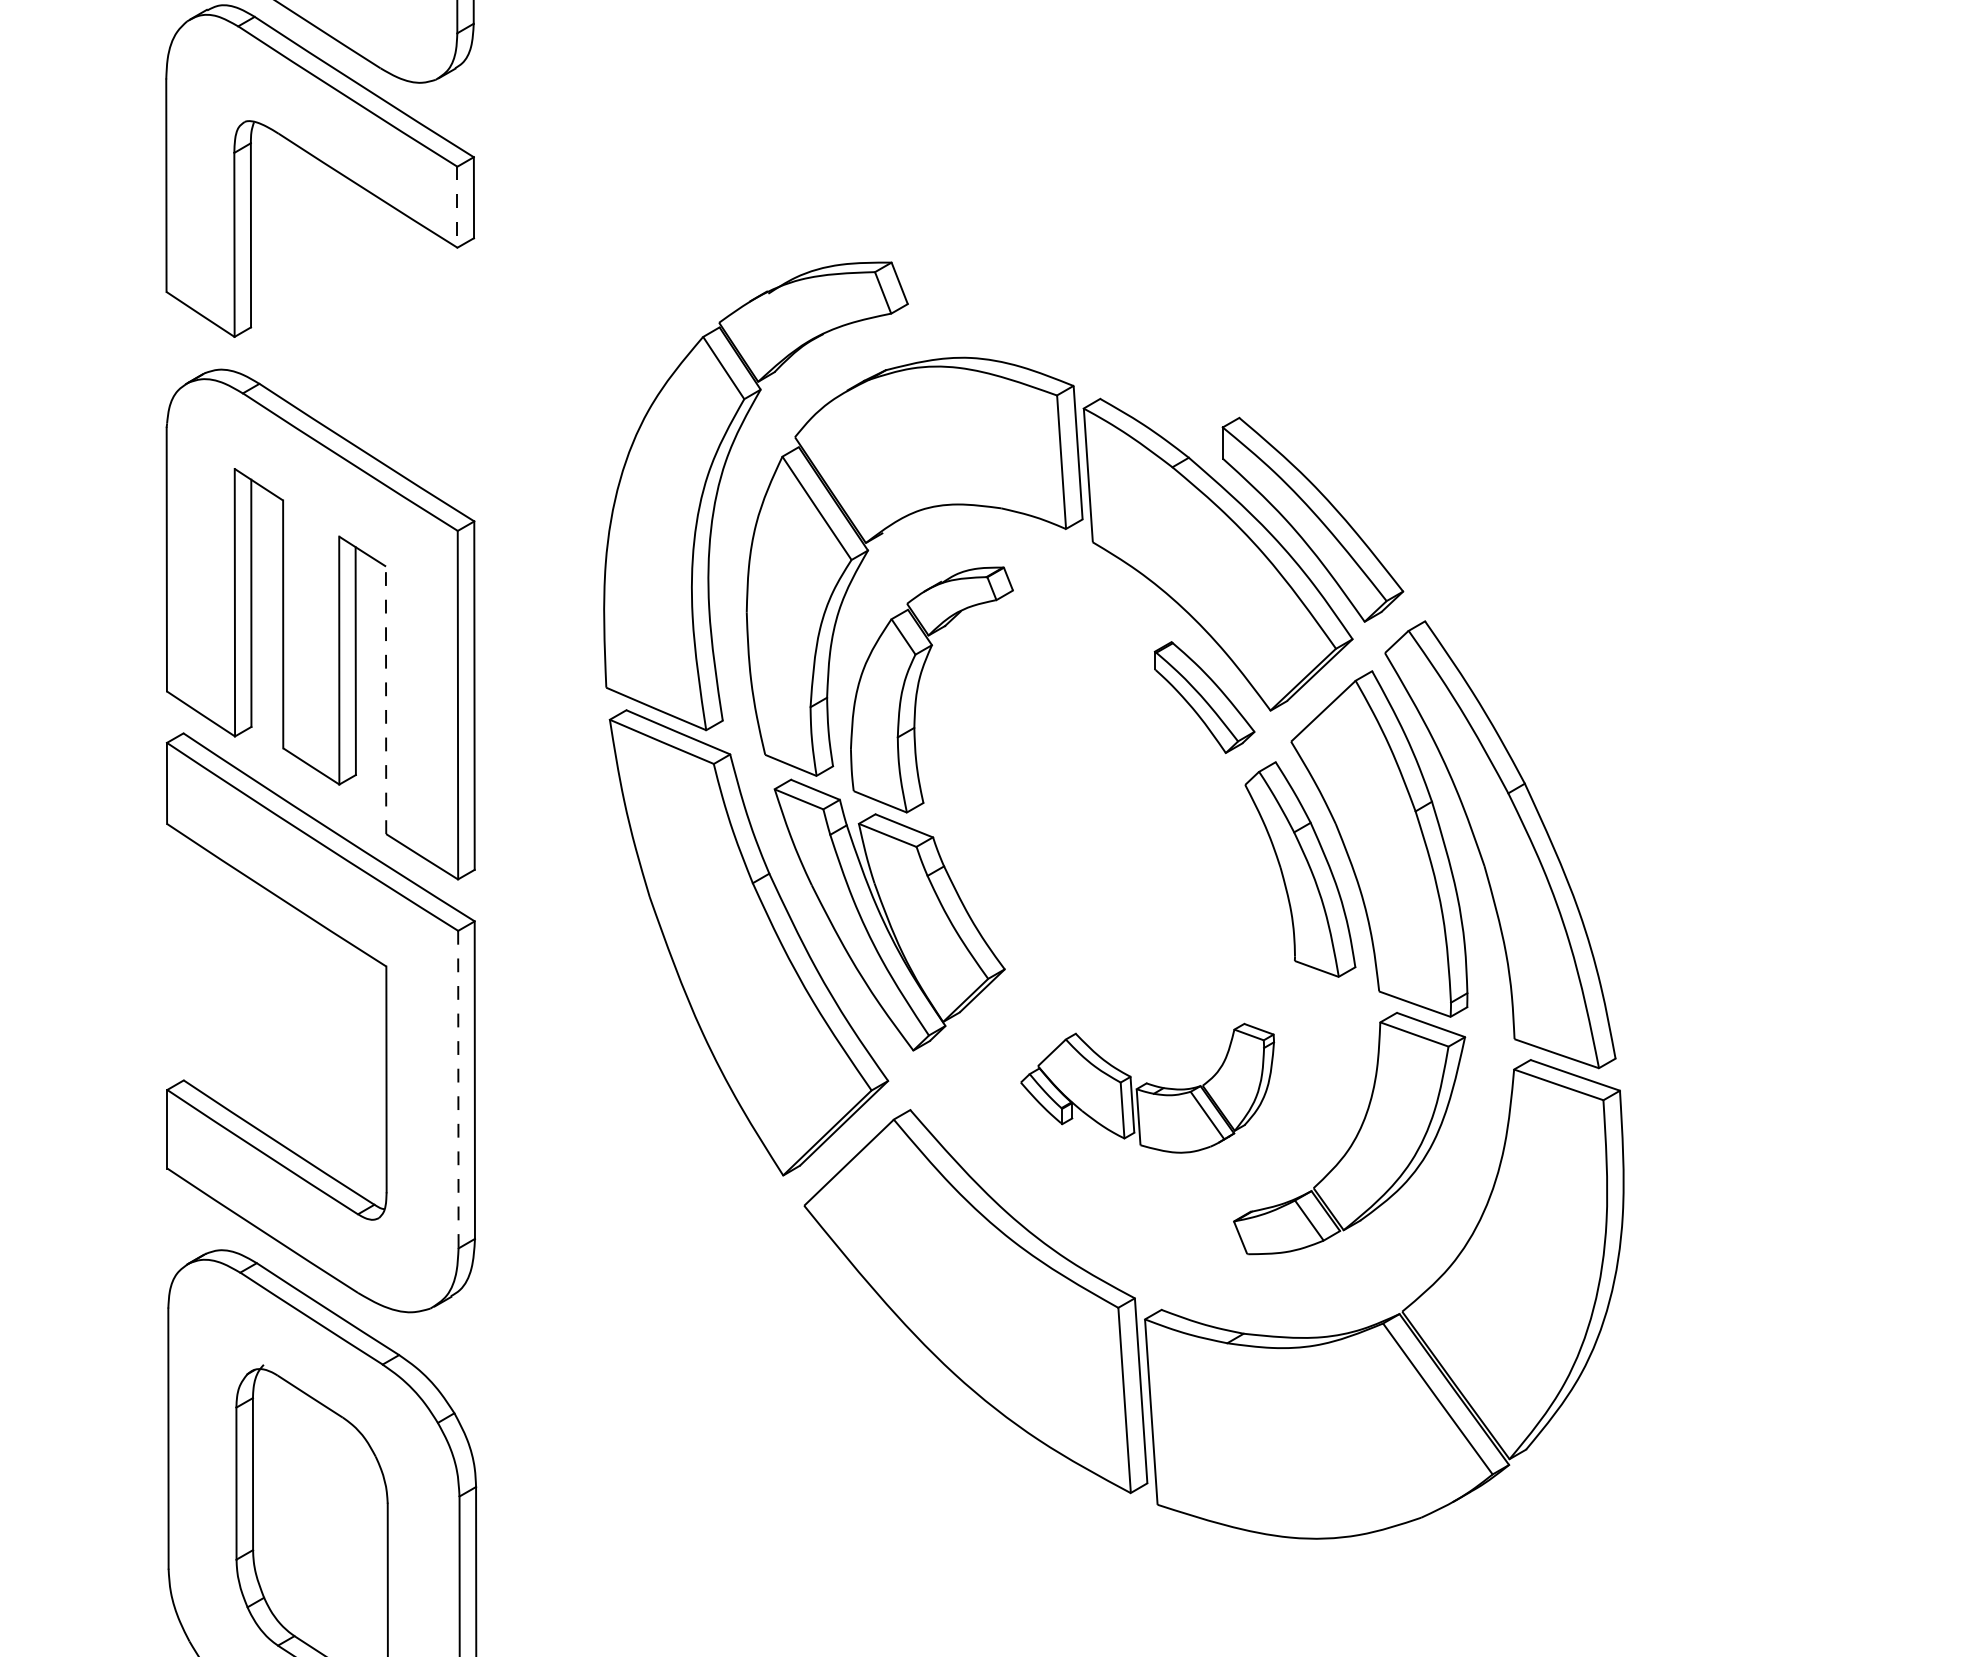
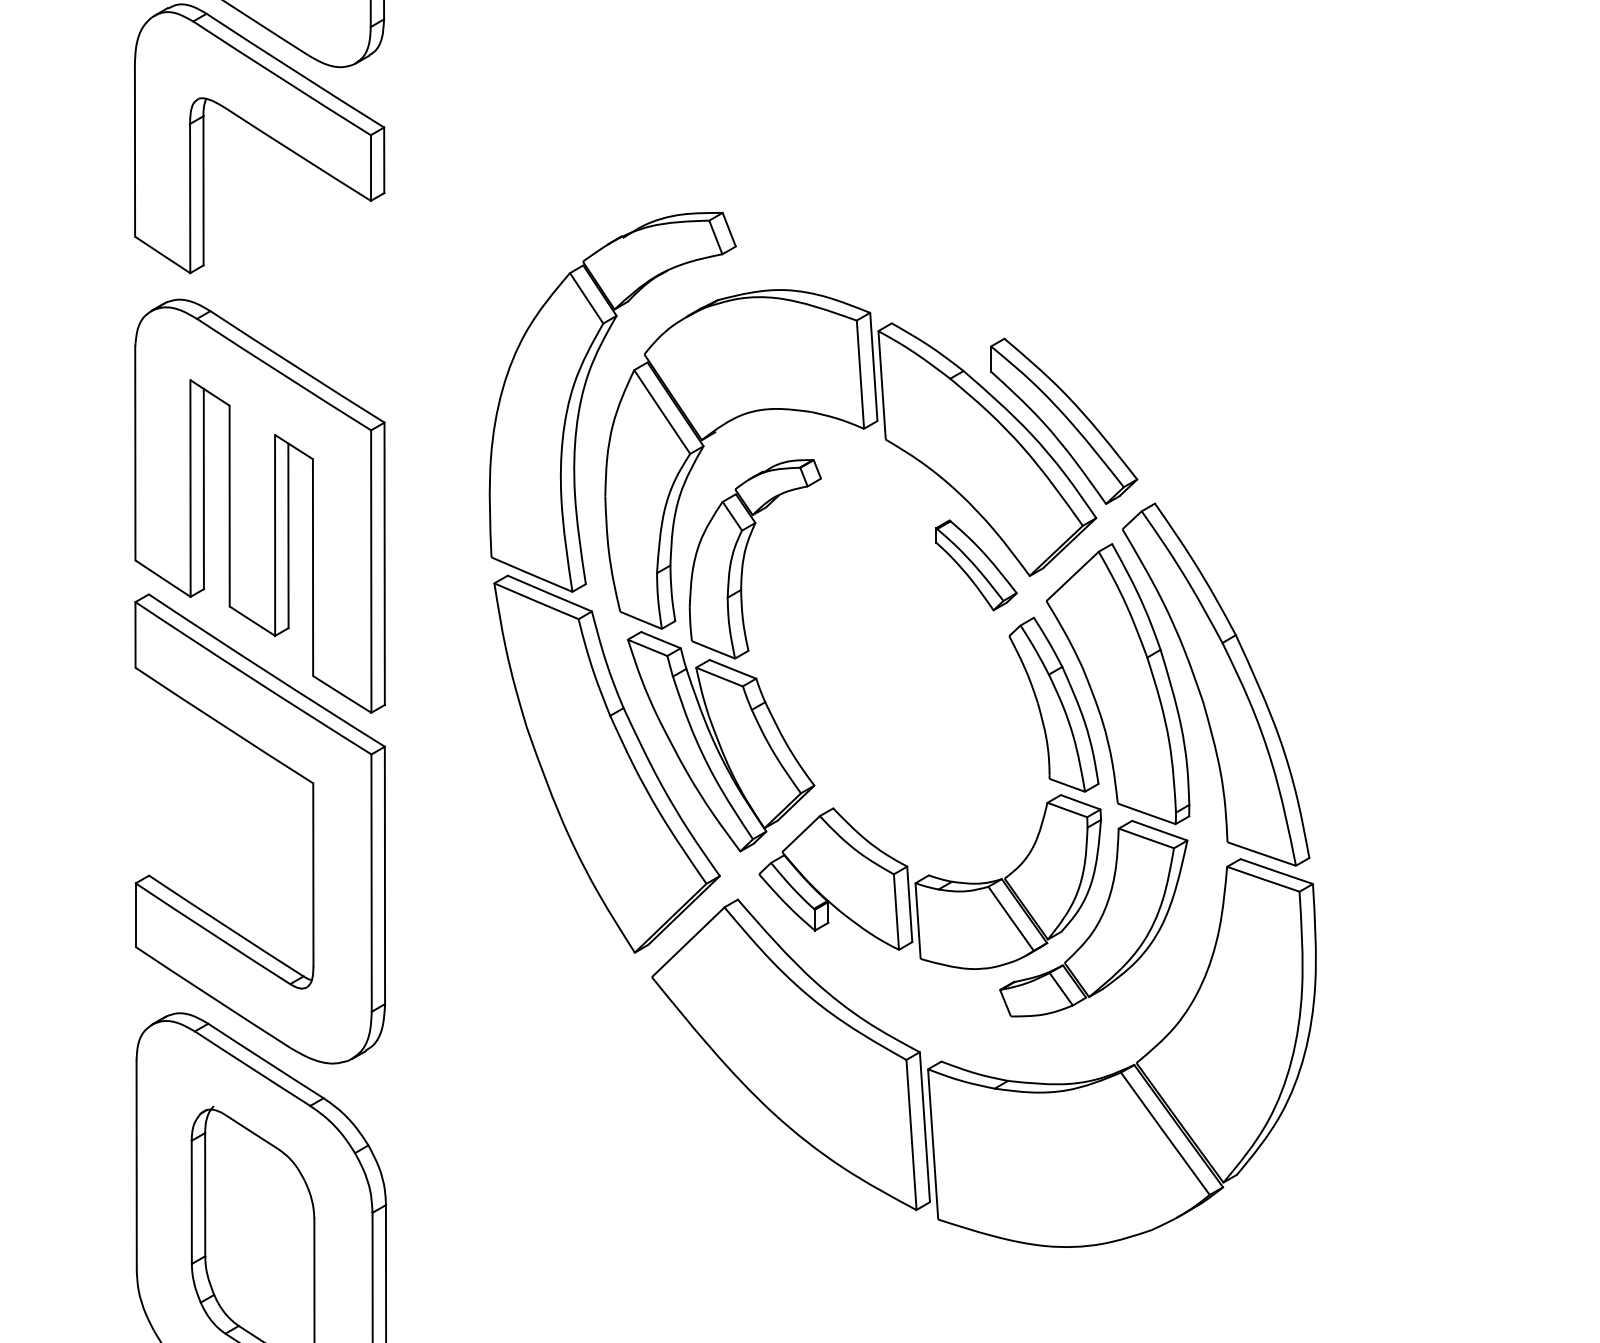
line: (456, 207) -> (370, 168), dashed -> solid
line: (386, 700) -> (313, 567), dashed -> solid
part: (1146, 1087) -> (929, 881), size x1.67
line: (458, 1090) -> (371, 883), dashed -> solid

